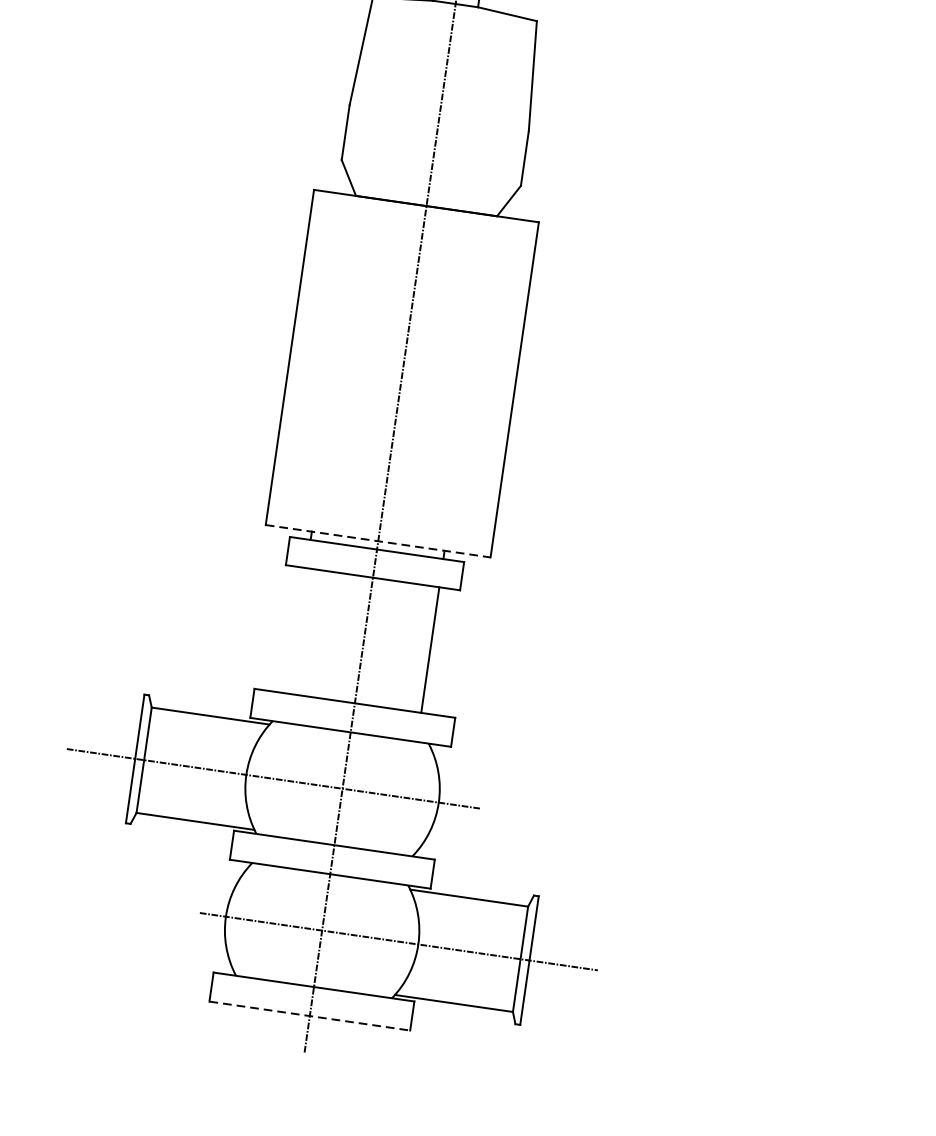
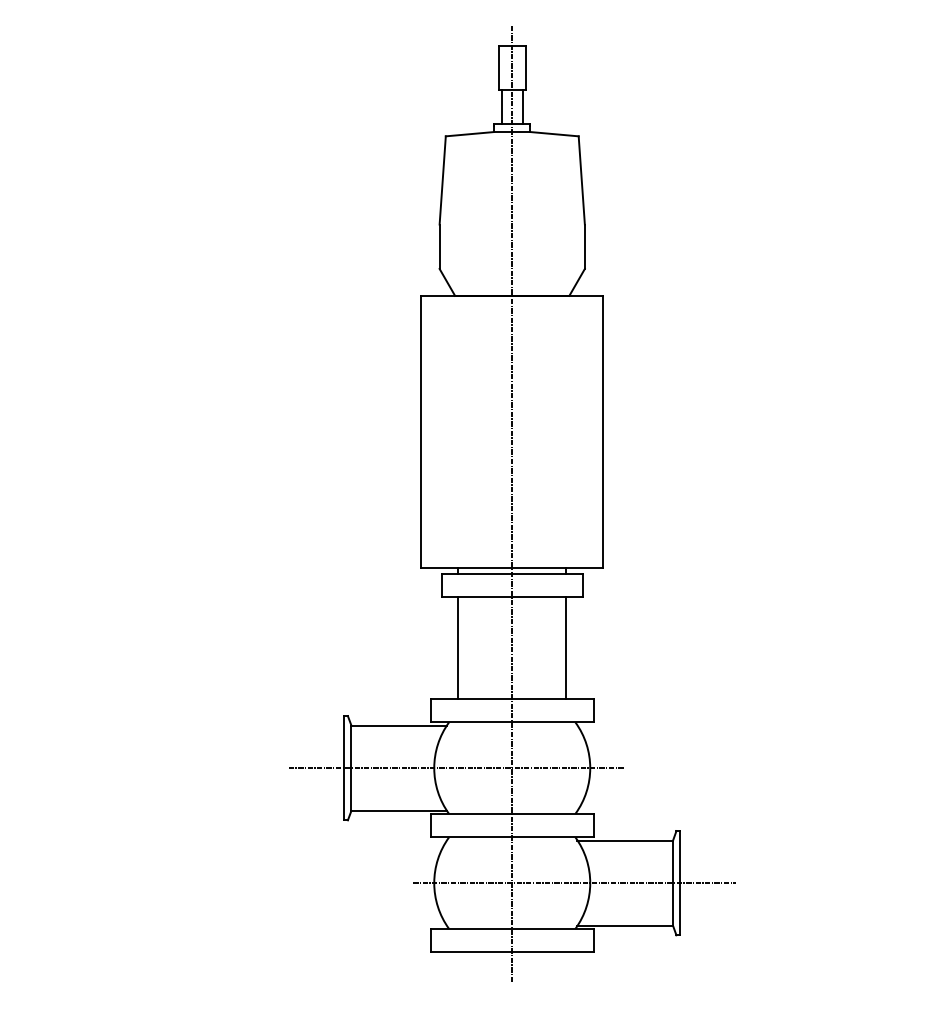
line: (378, 541) -> (512, 567), dashed -> solid
line: (297, 630) -> (458, 647), added
line: (310, 1016) -> (512, 952), dashed -> solid

